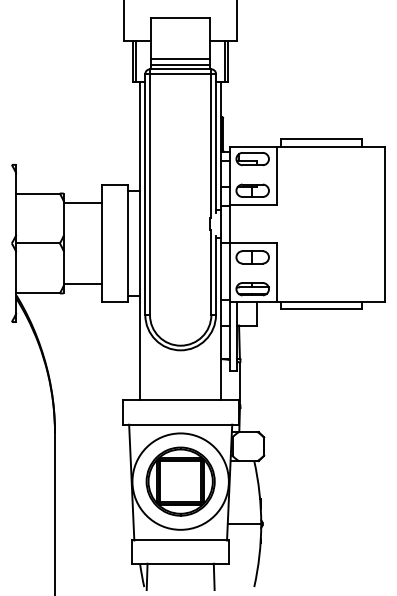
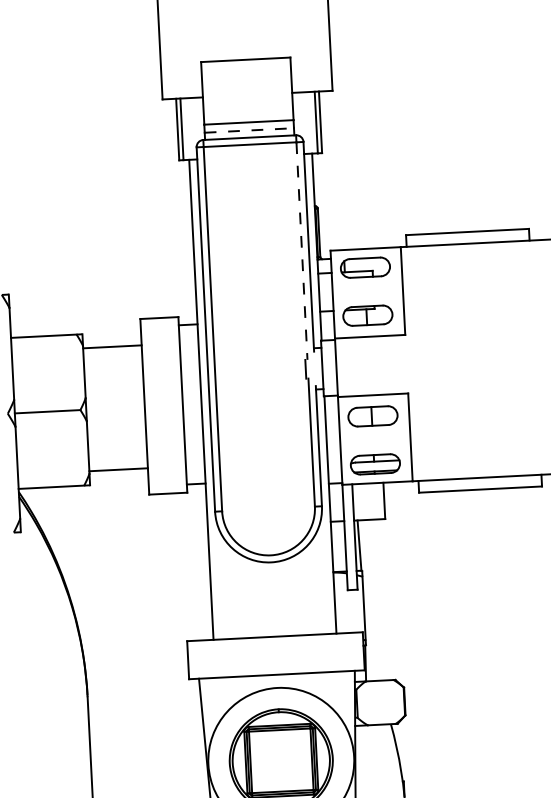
line: (180, 64) -> (249, 130), solid -> dashed
line: (211, 145) -> (302, 250), solid -> dashed

